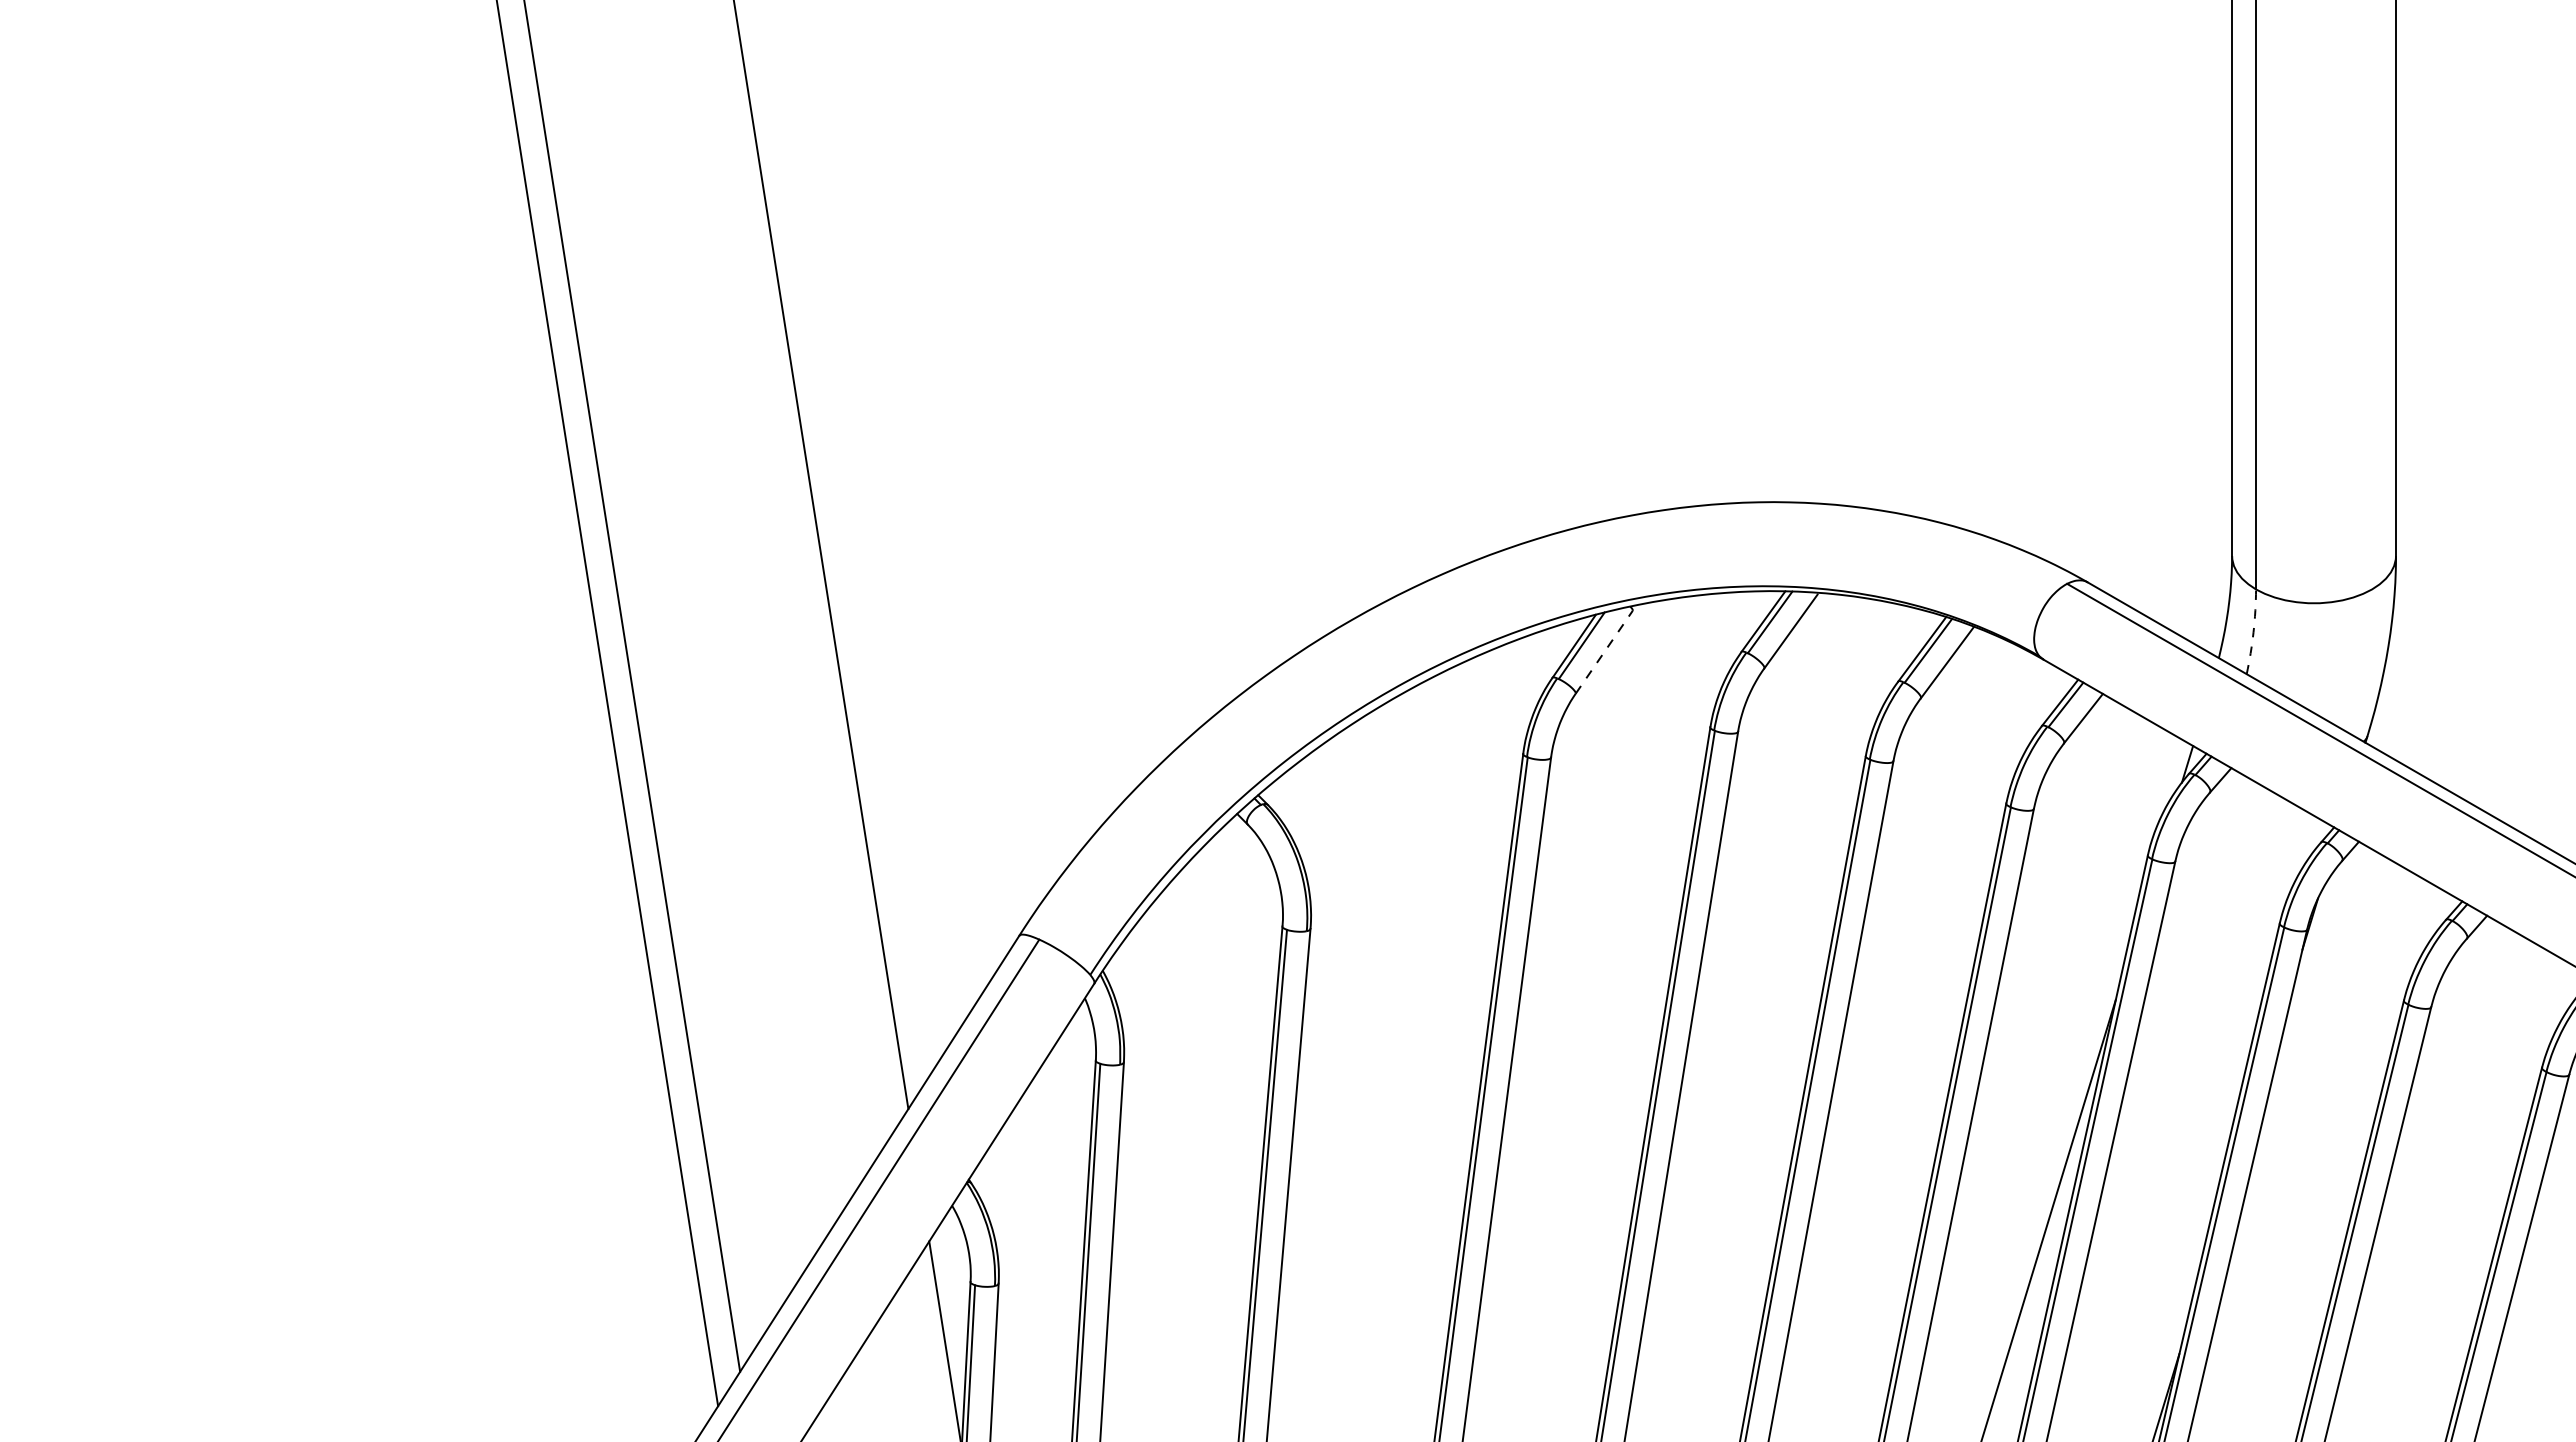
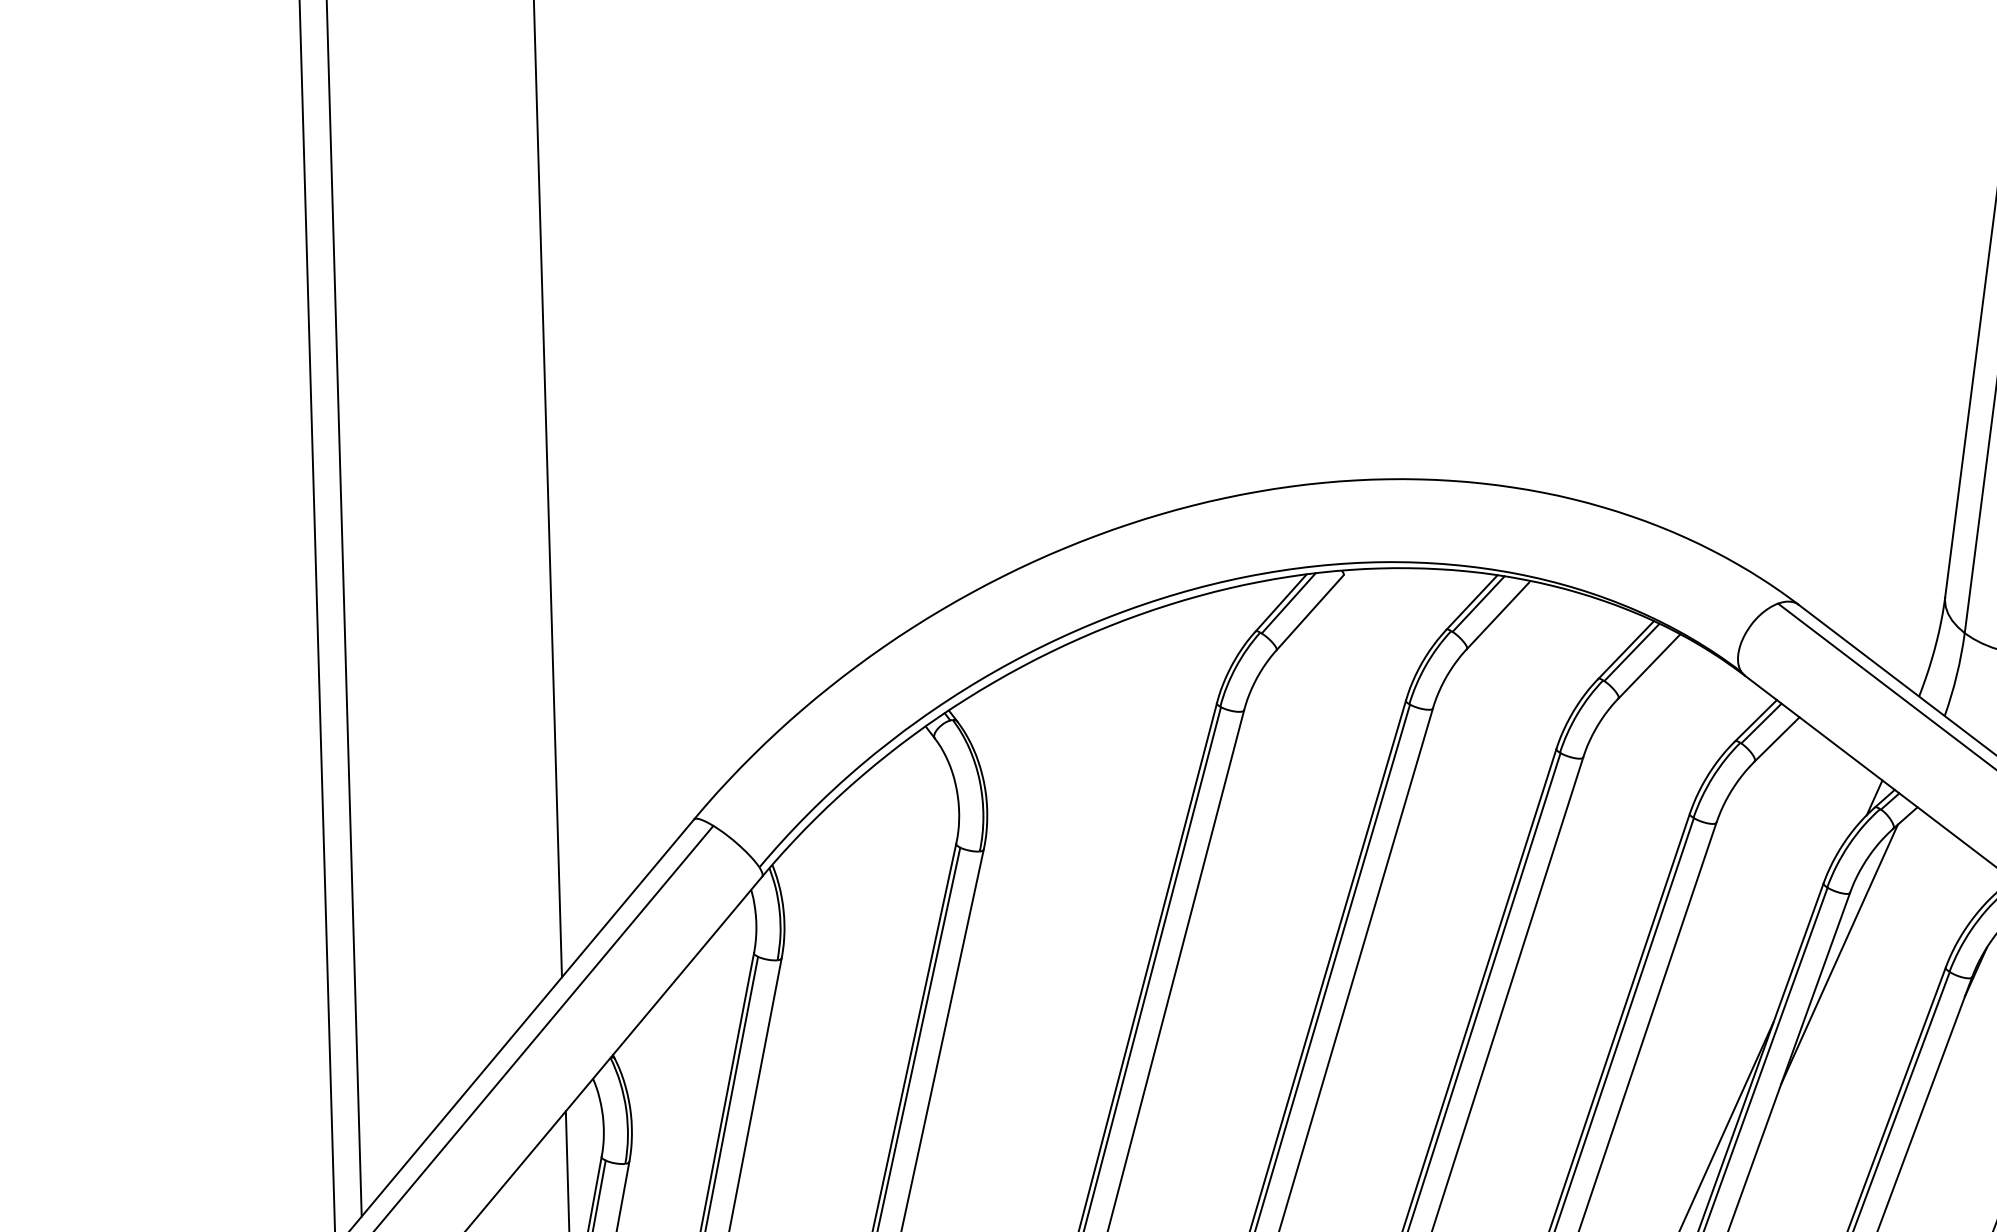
arc: (2253, 632) -> (1956, 675), dashed -> solid
line: (1604, 651) -> (1310, 611), dashed -> solid
line: (2172, 923) -> (1839, 953), added

